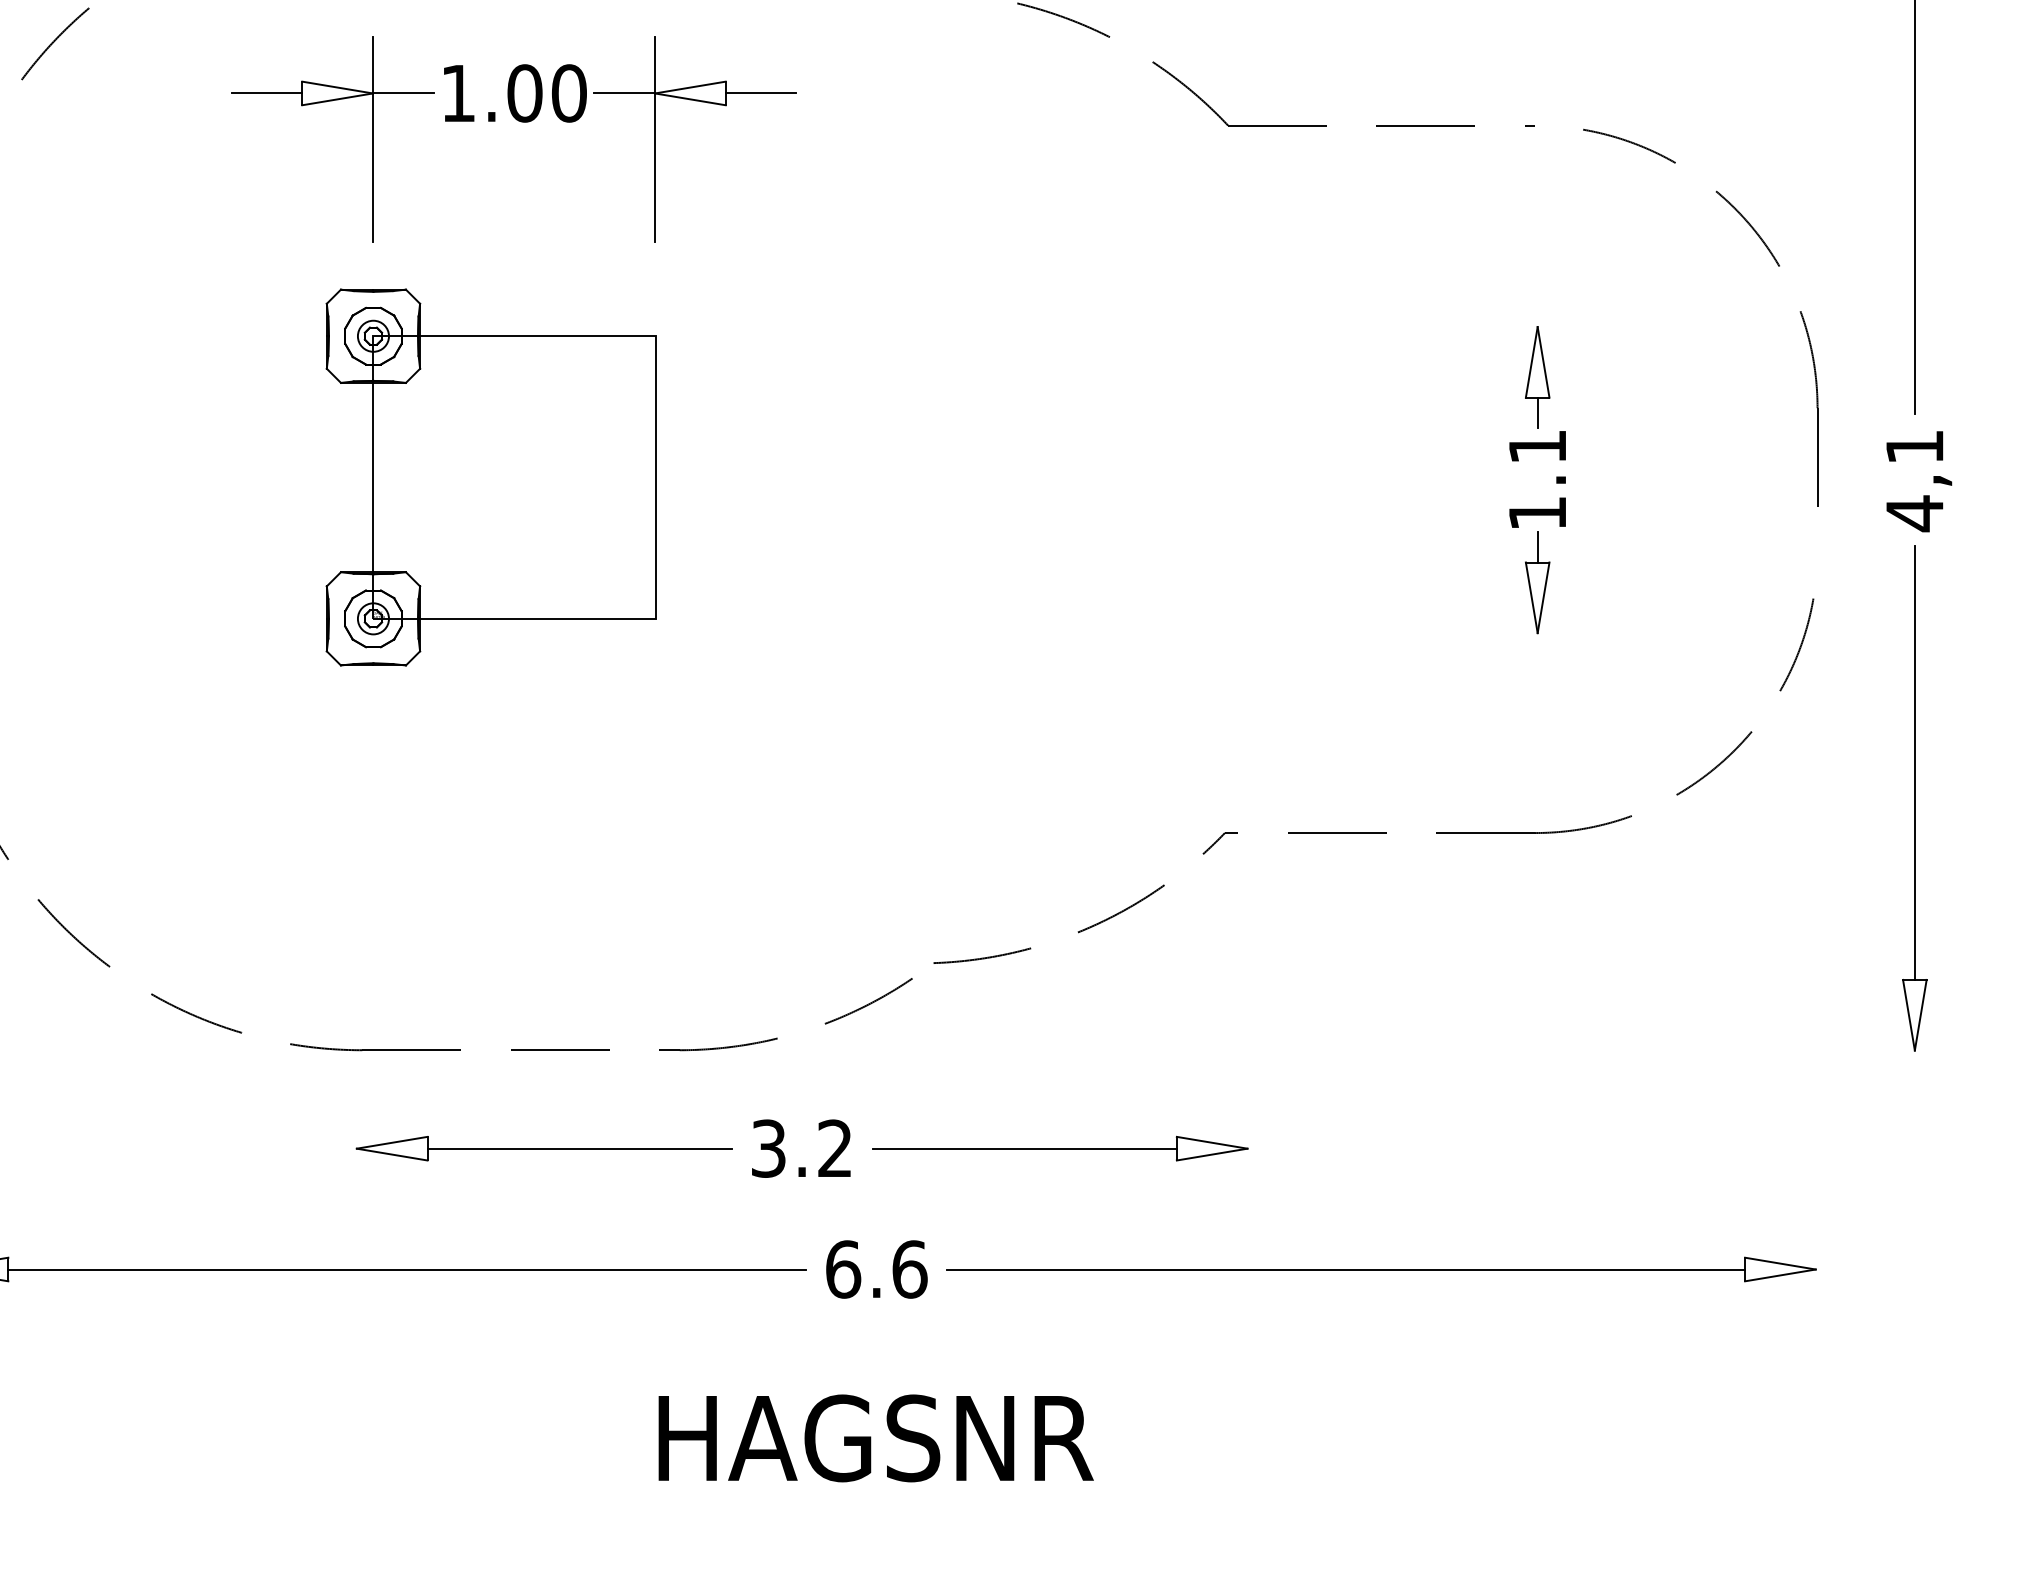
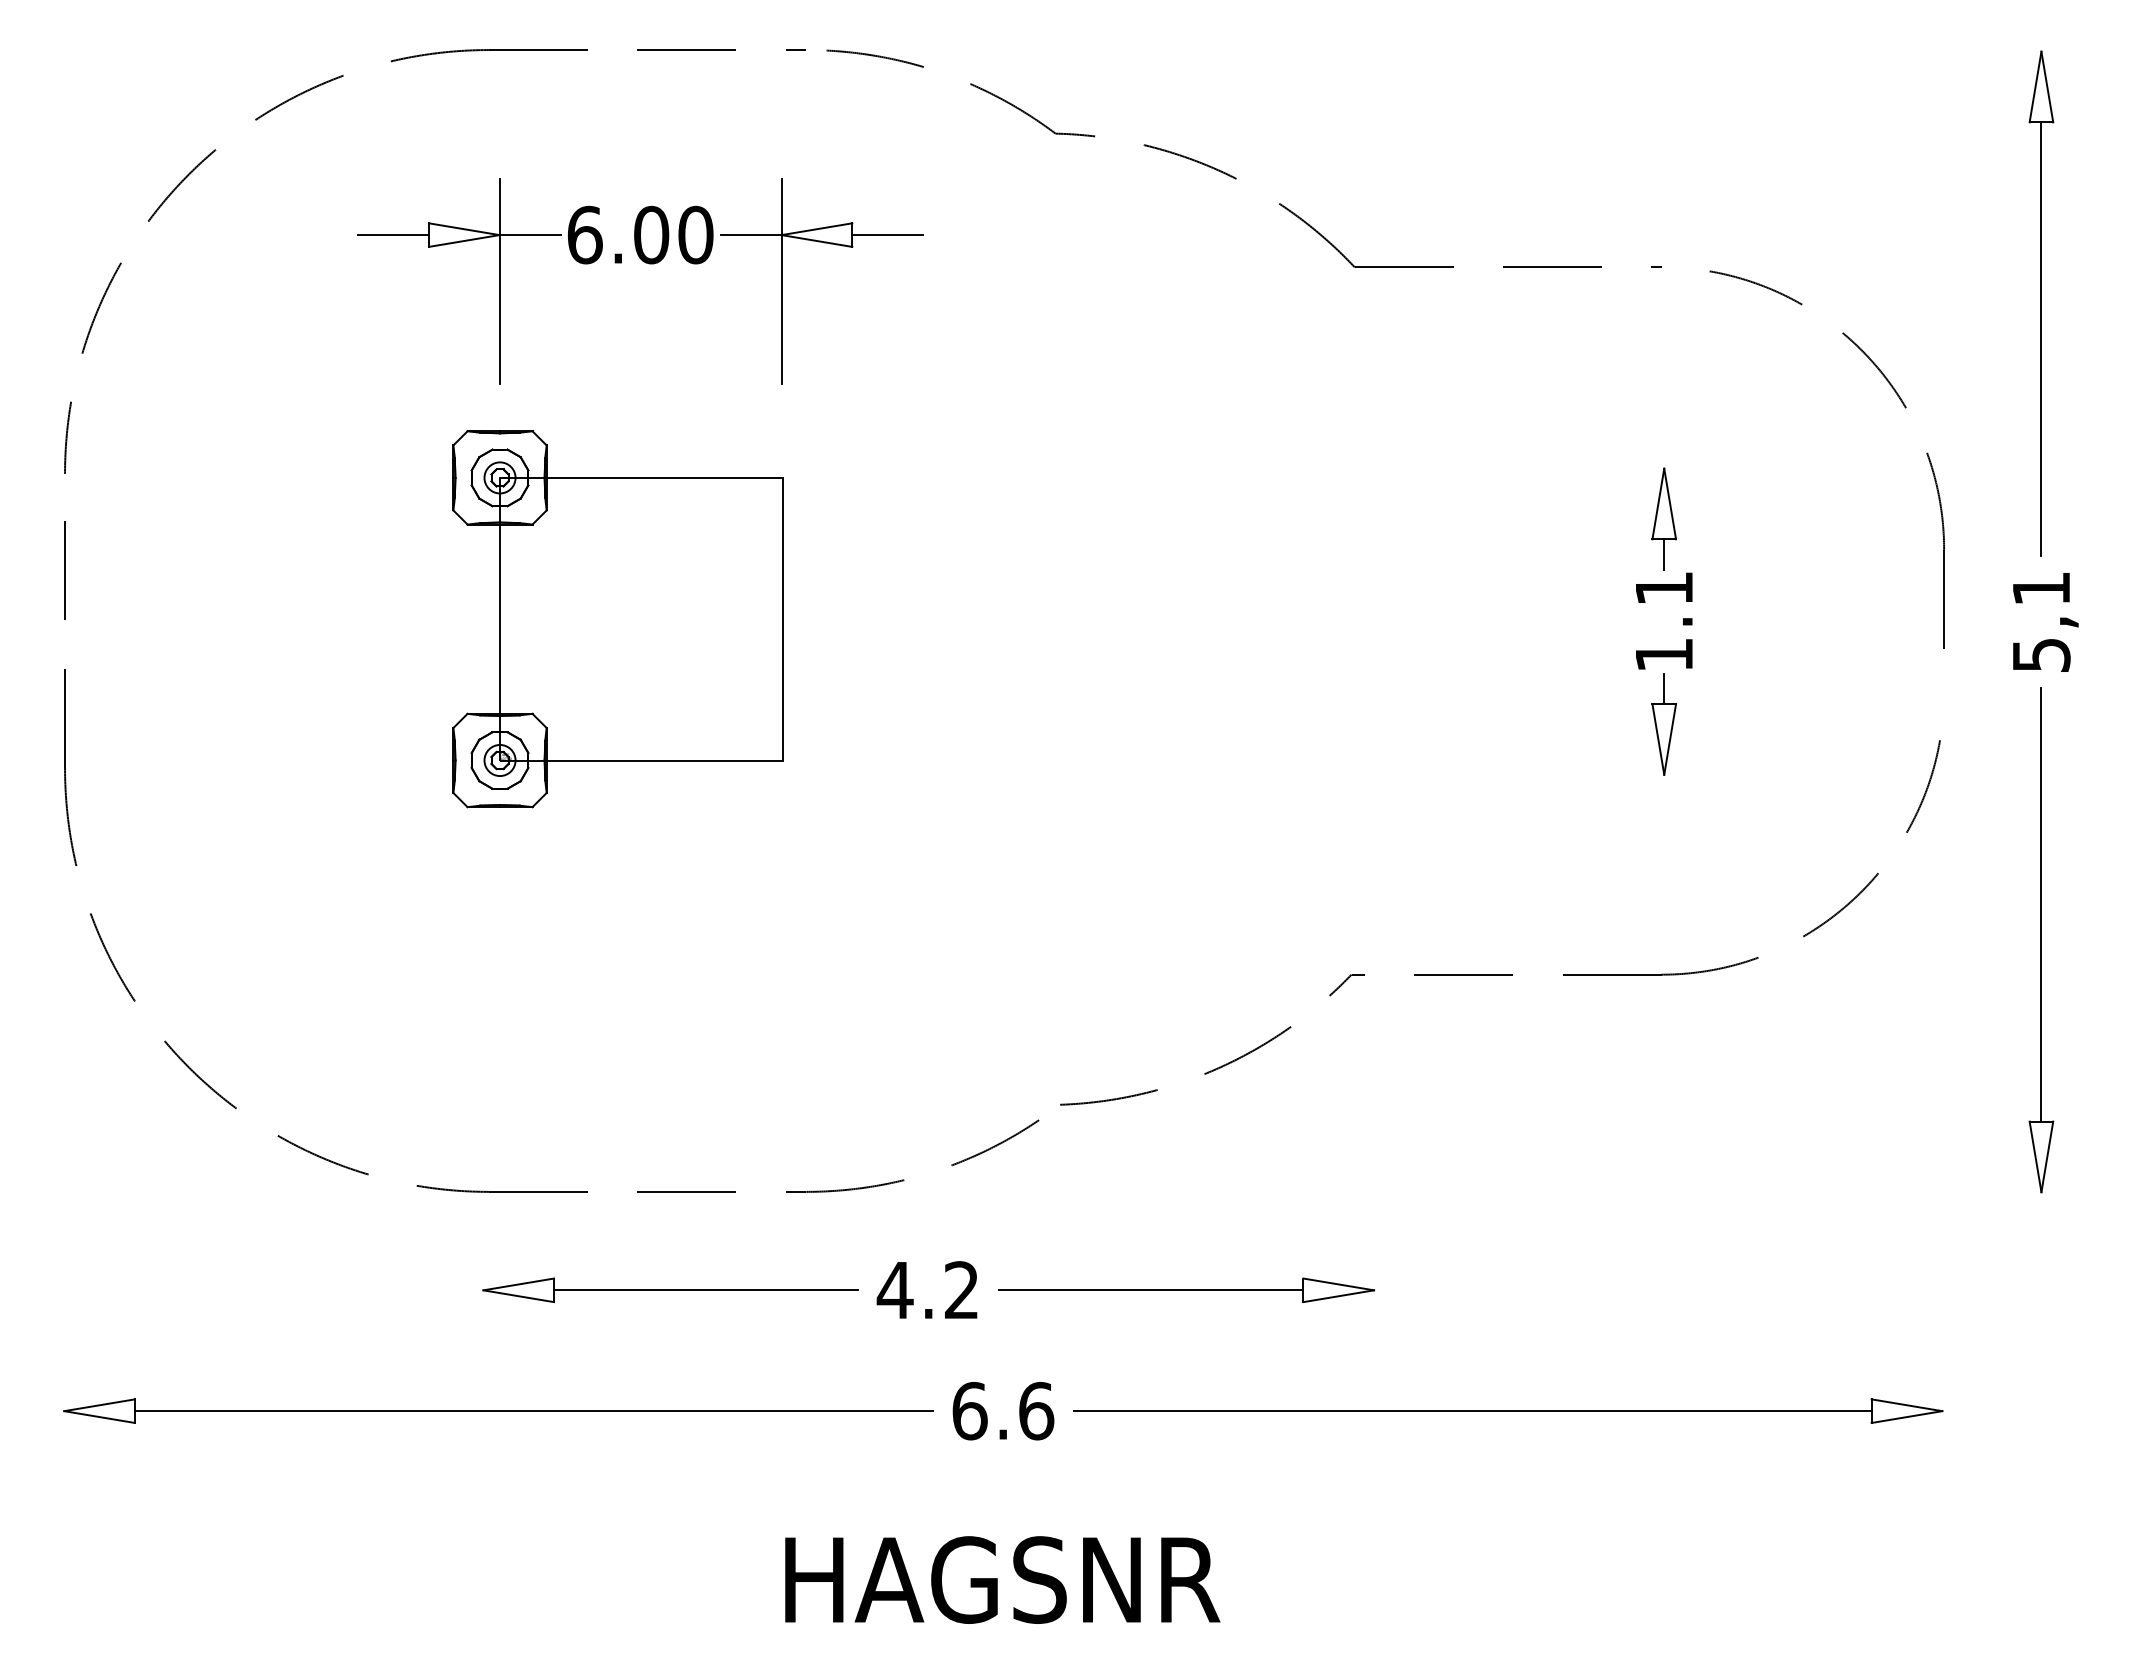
text: (457, 92) -> (584, 234), 1.00 -> 6.00
text: (1914, 513) -> (2041, 655), 4,1 -> 5,1
text: (767, 1148) -> (894, 1290), 3.2 -> 4.2

